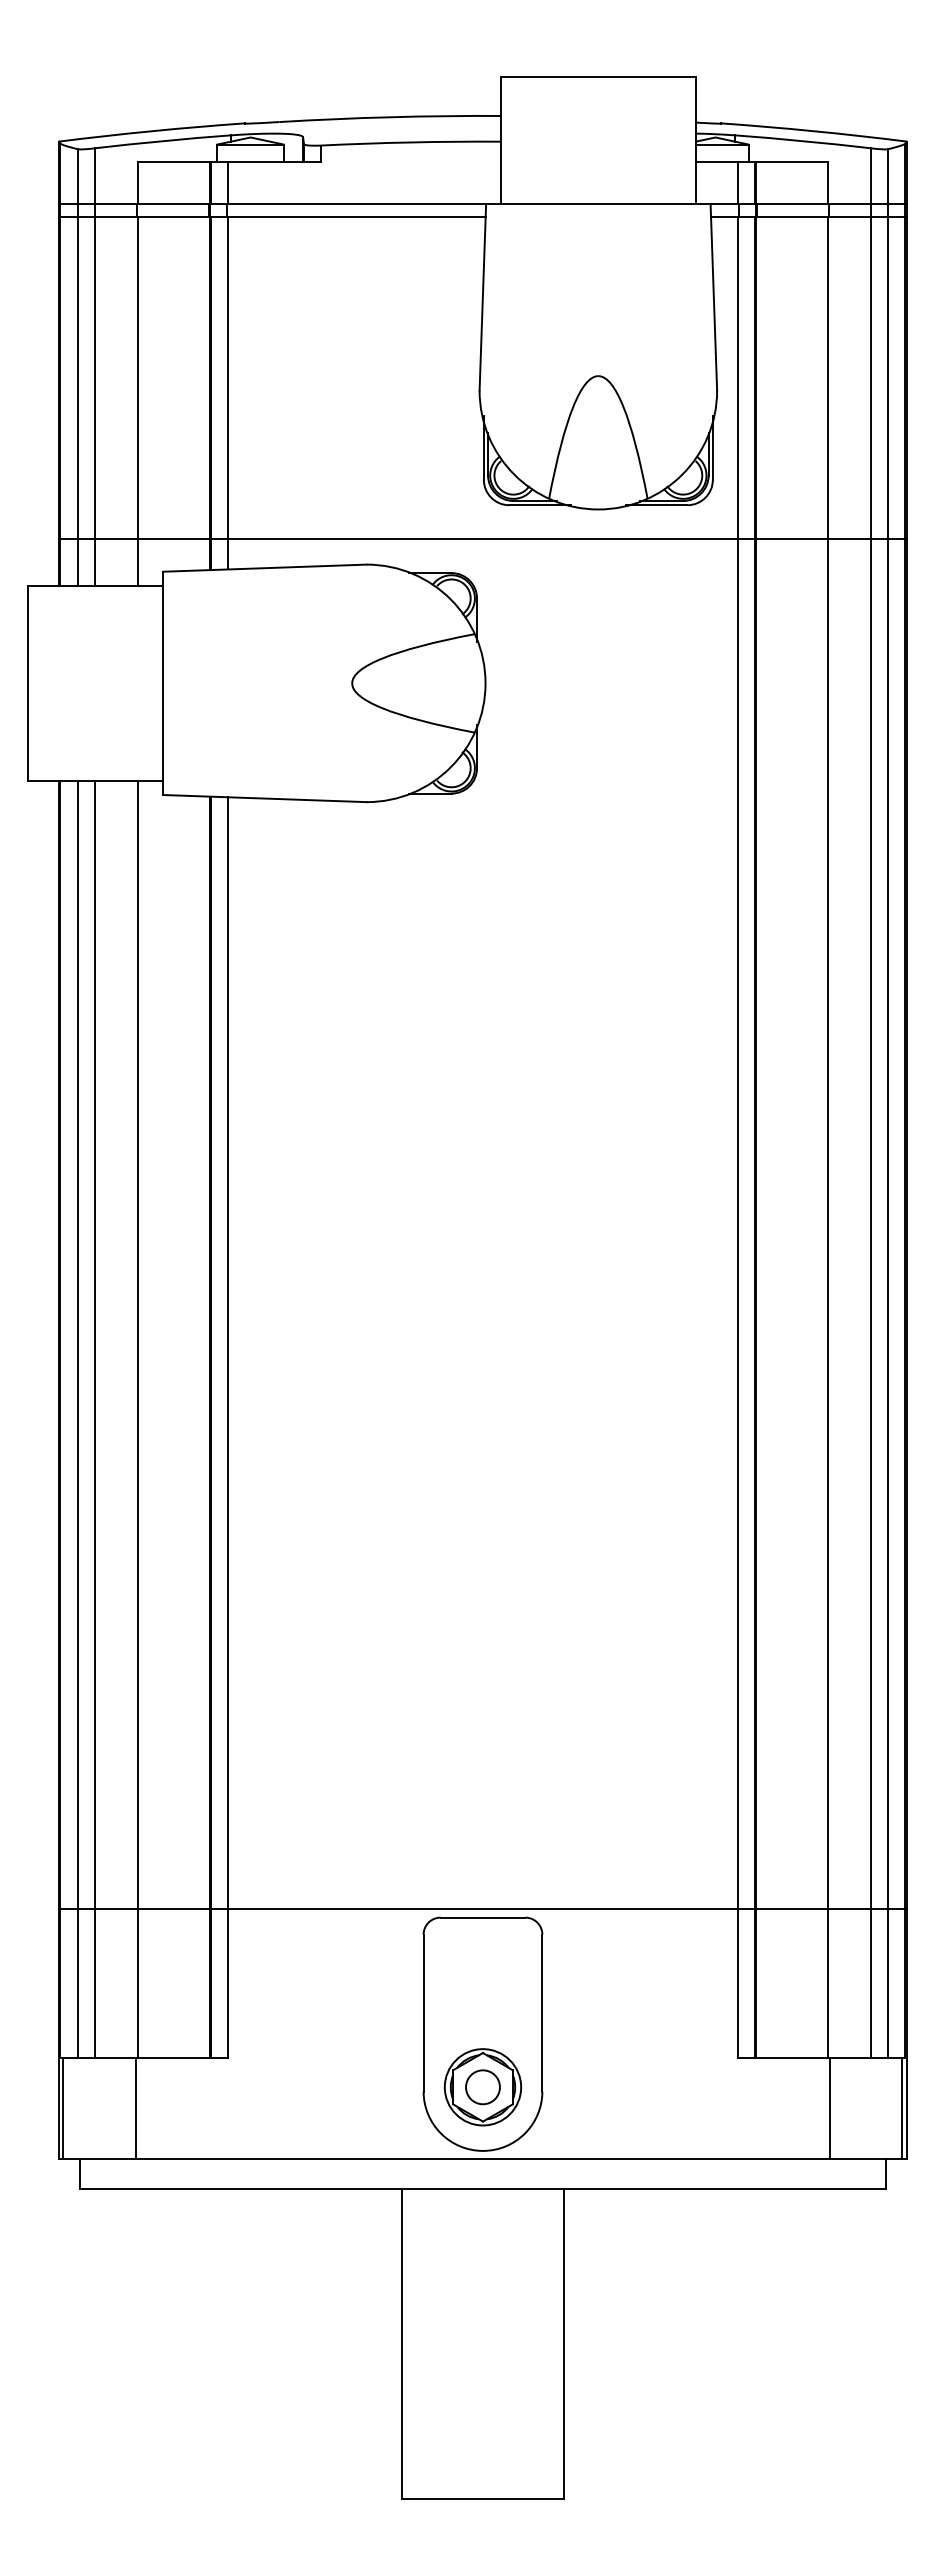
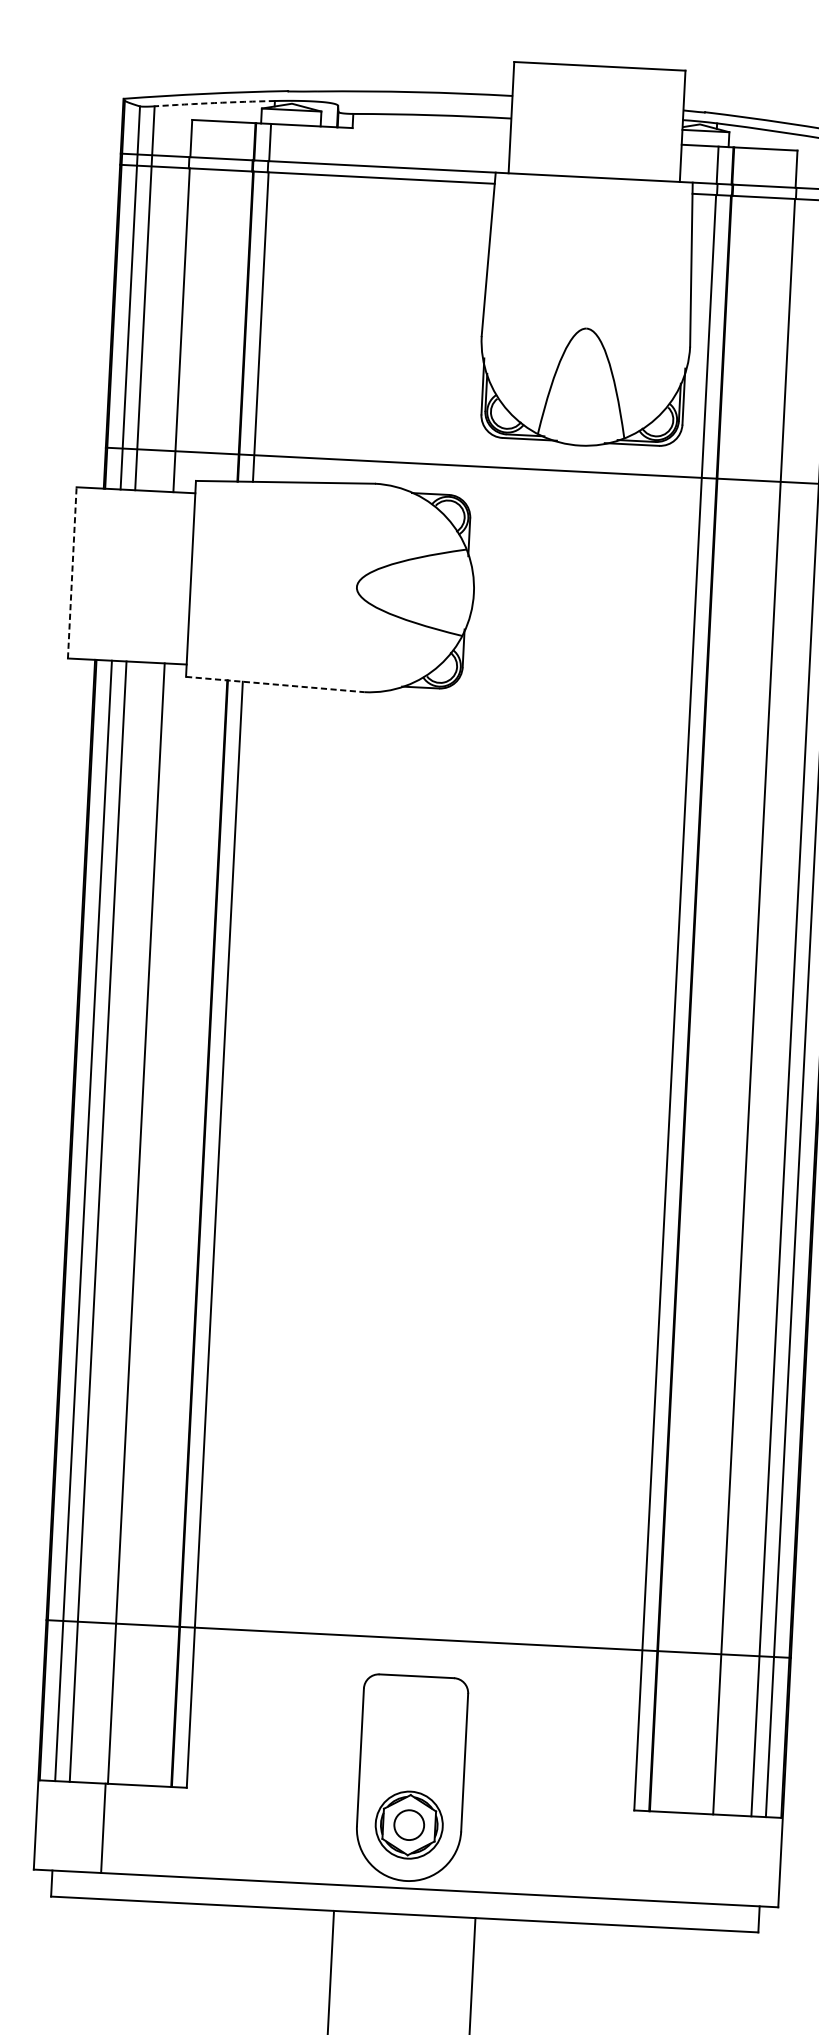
arc: (162, 141) -> (214, 103), solid -> dashed
line: (27, 683) -> (71, 572), solid -> dashed
line: (264, 798) -> (274, 684), solid -> dashed
line: (482, 1909) -> (418, 1639), moved
line: (63, 2108) -> (40, 1825), removed
line: (830, 2108) -> (713, 1859), removed
line: (902, 2108) -> (776, 1862), removed

